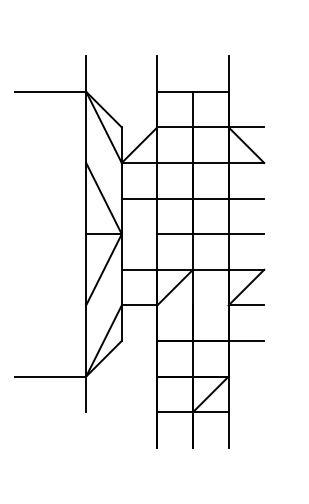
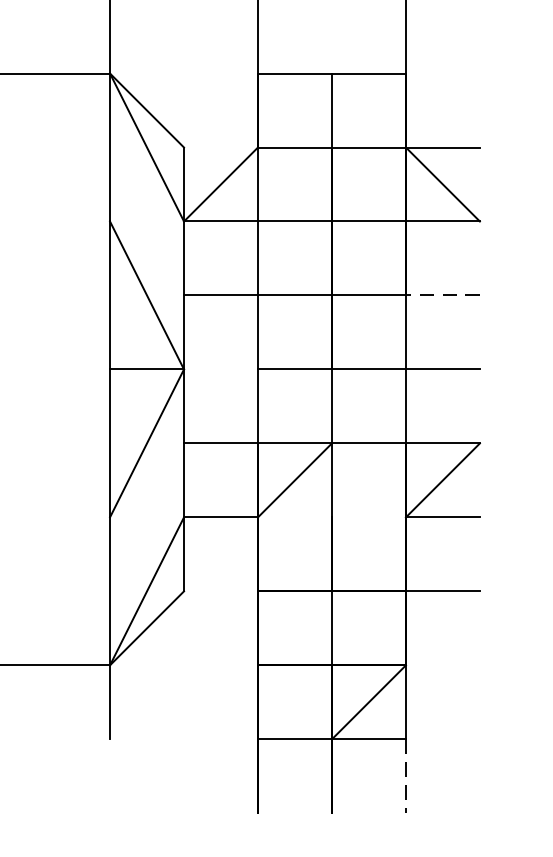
line: (246, 198) -> (443, 295), solid -> dashed
line: (228, 430) -> (405, 777), solid -> dashed

